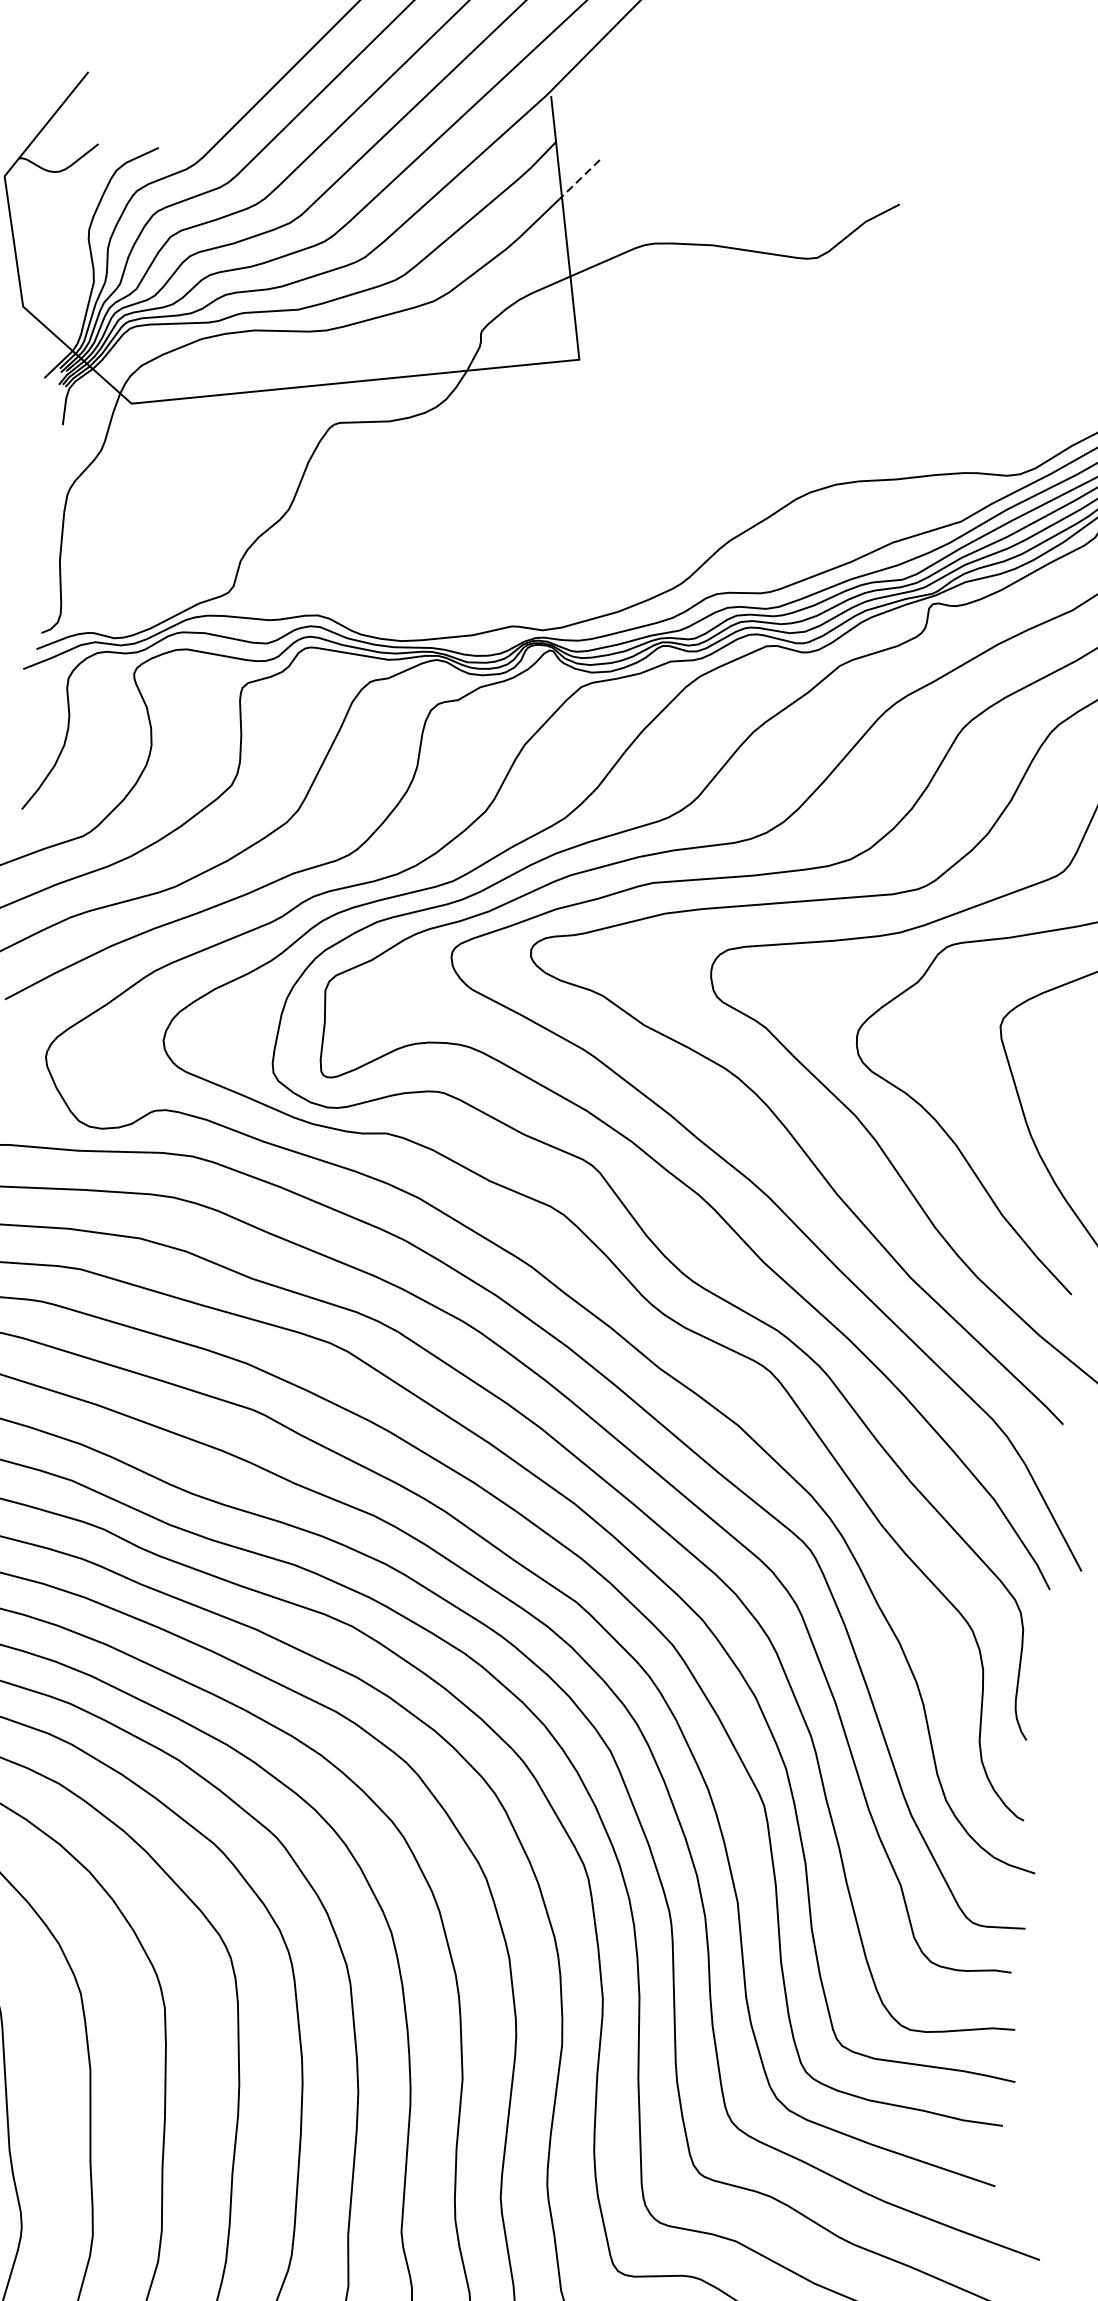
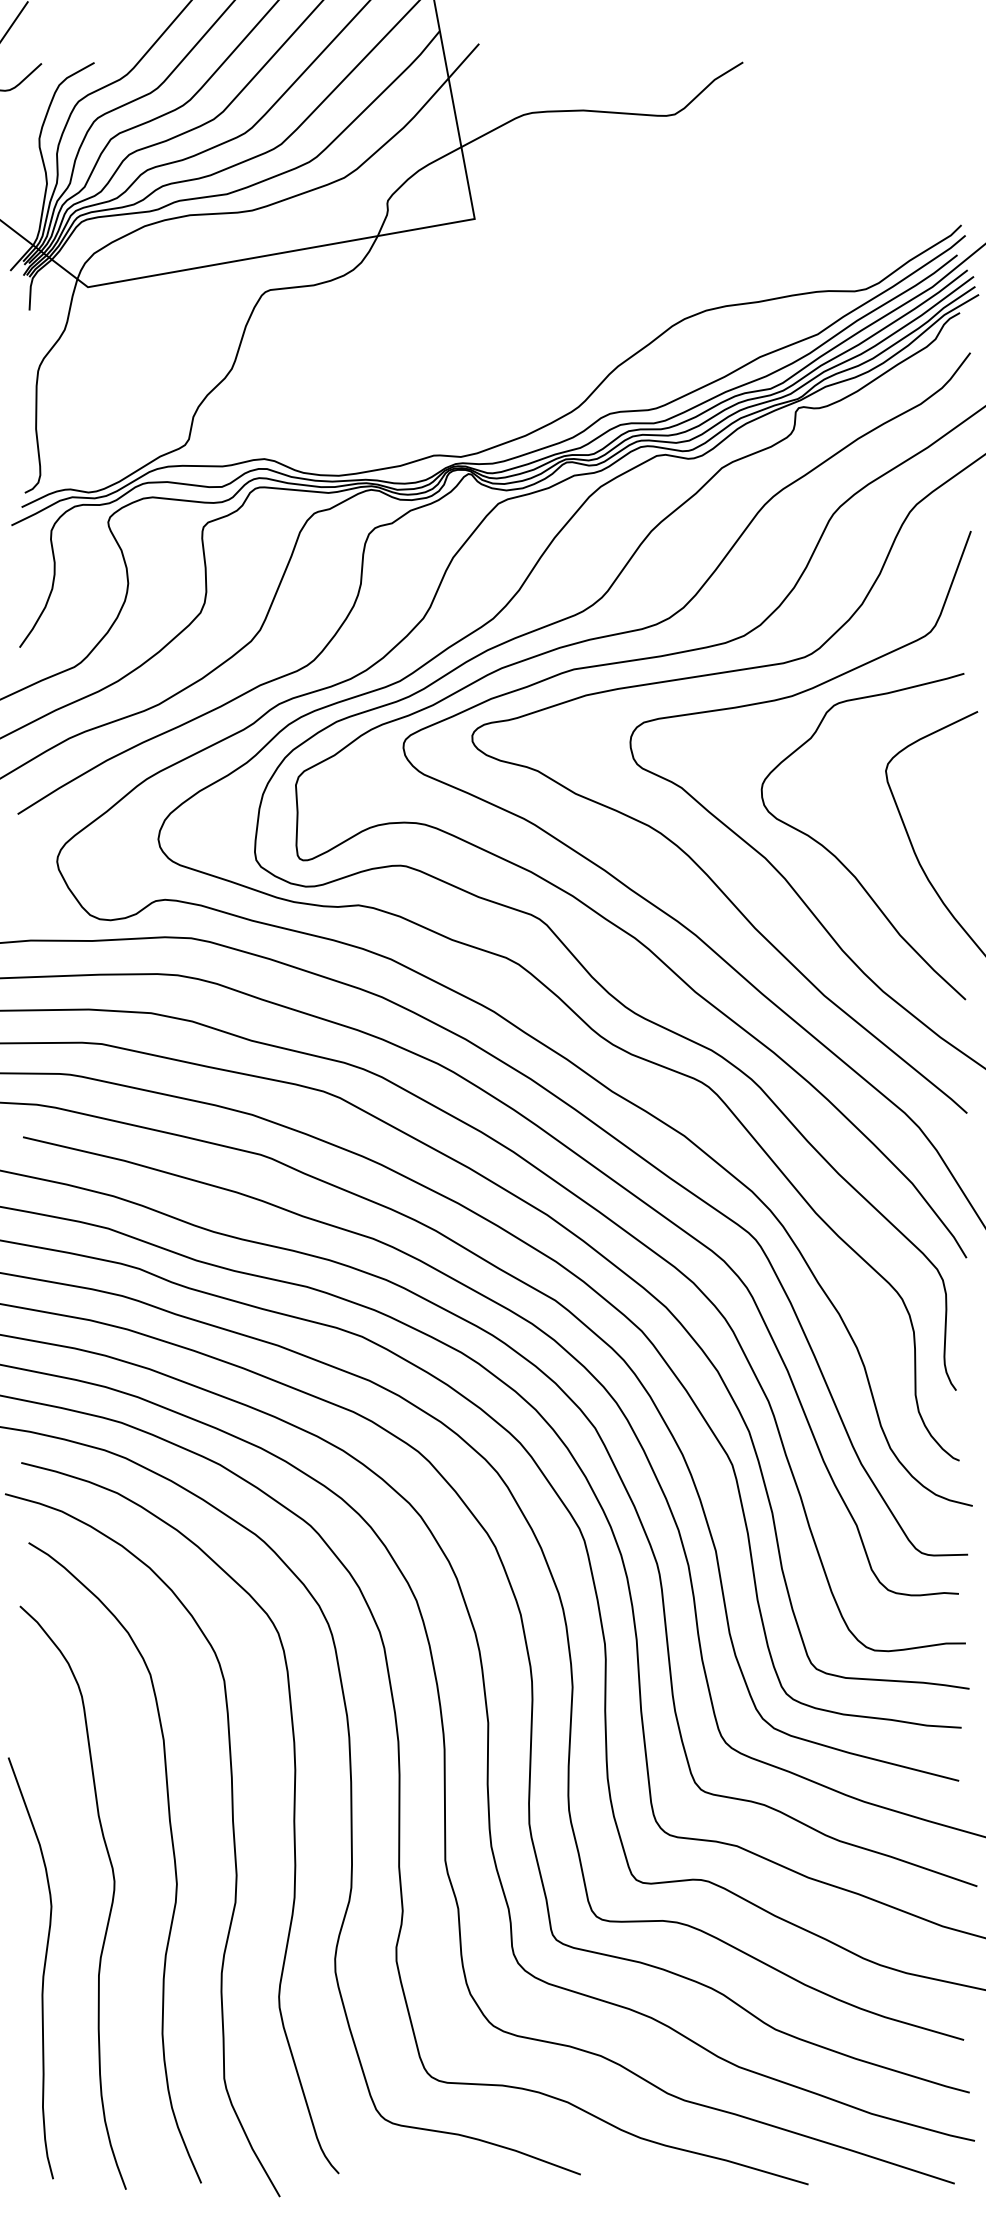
line: (580, 178) -> (463, 61), dashed -> solid

